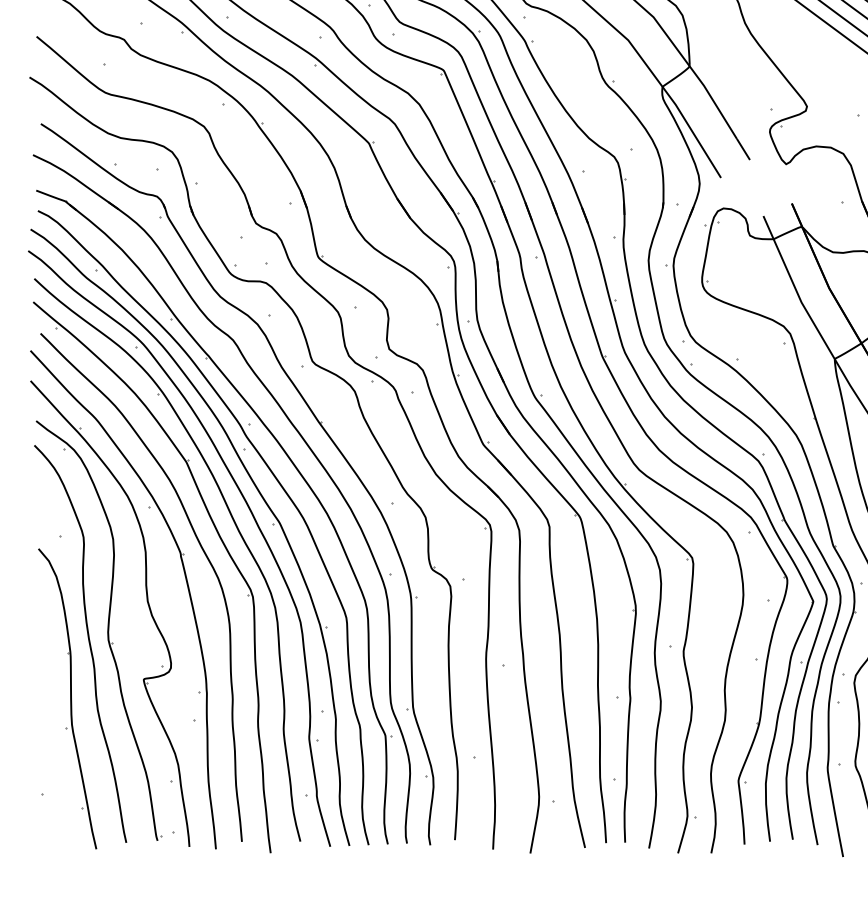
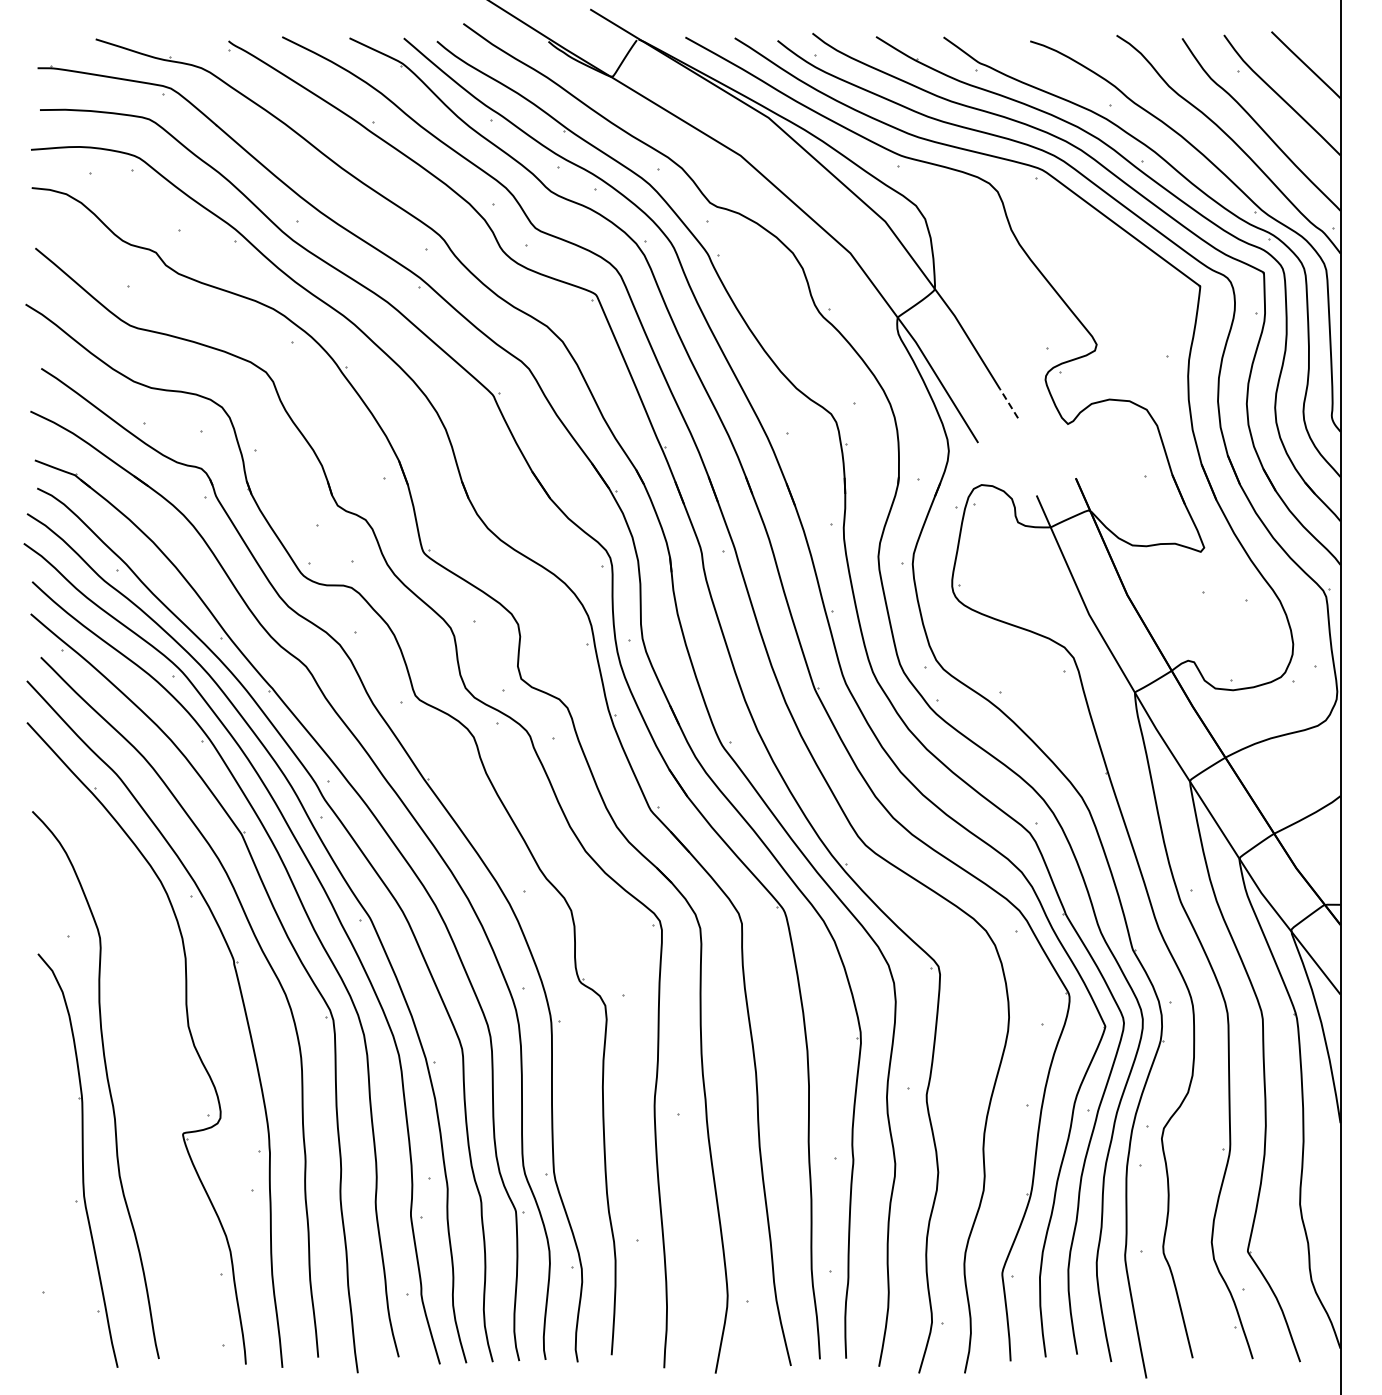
line: (743, 149) -> (1008, 403), solid -> dashed
part: (107, 630) -> (133, 1066), removed

